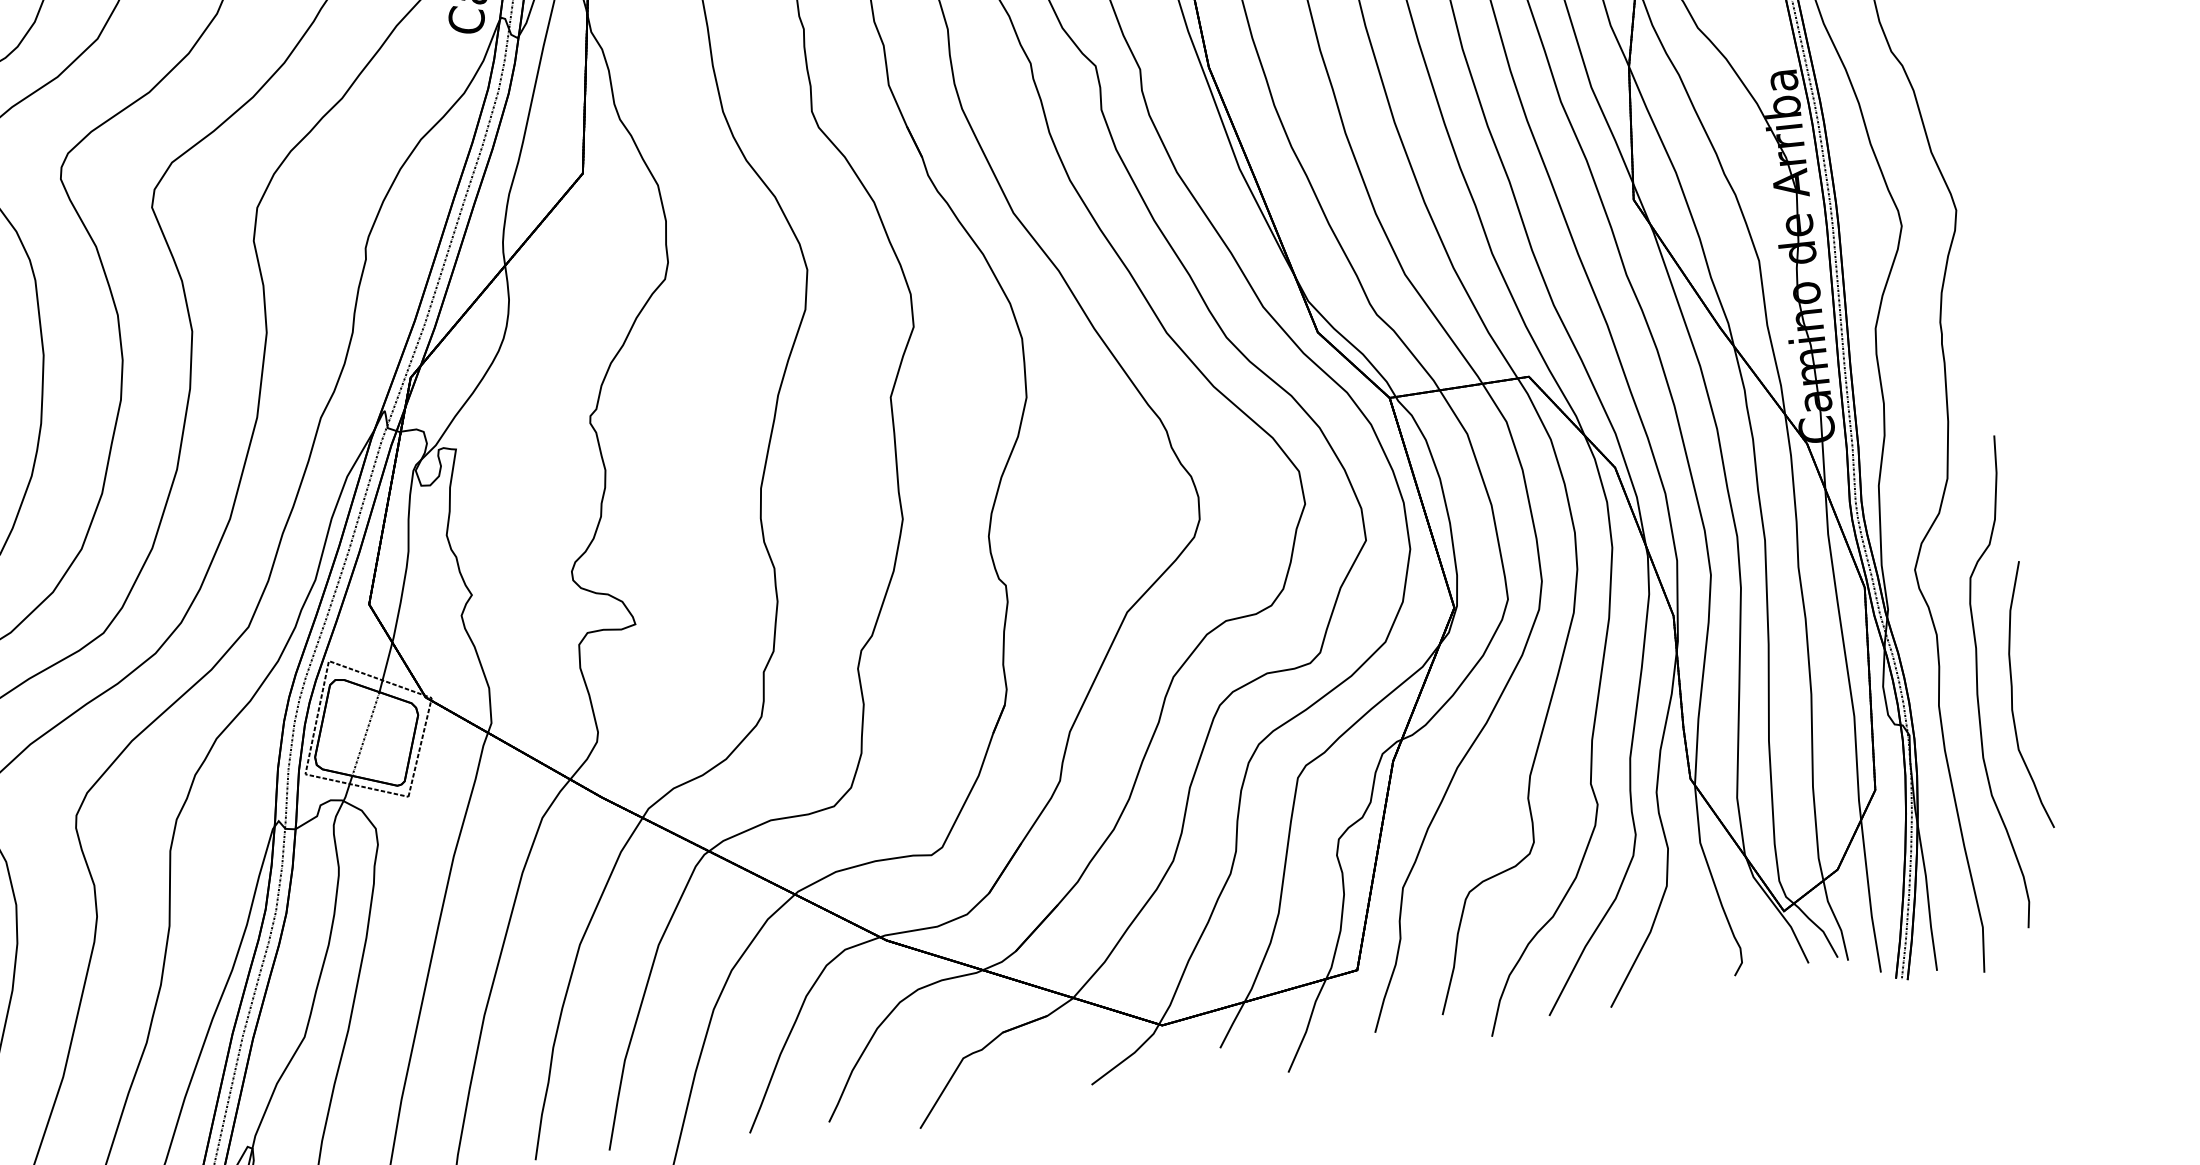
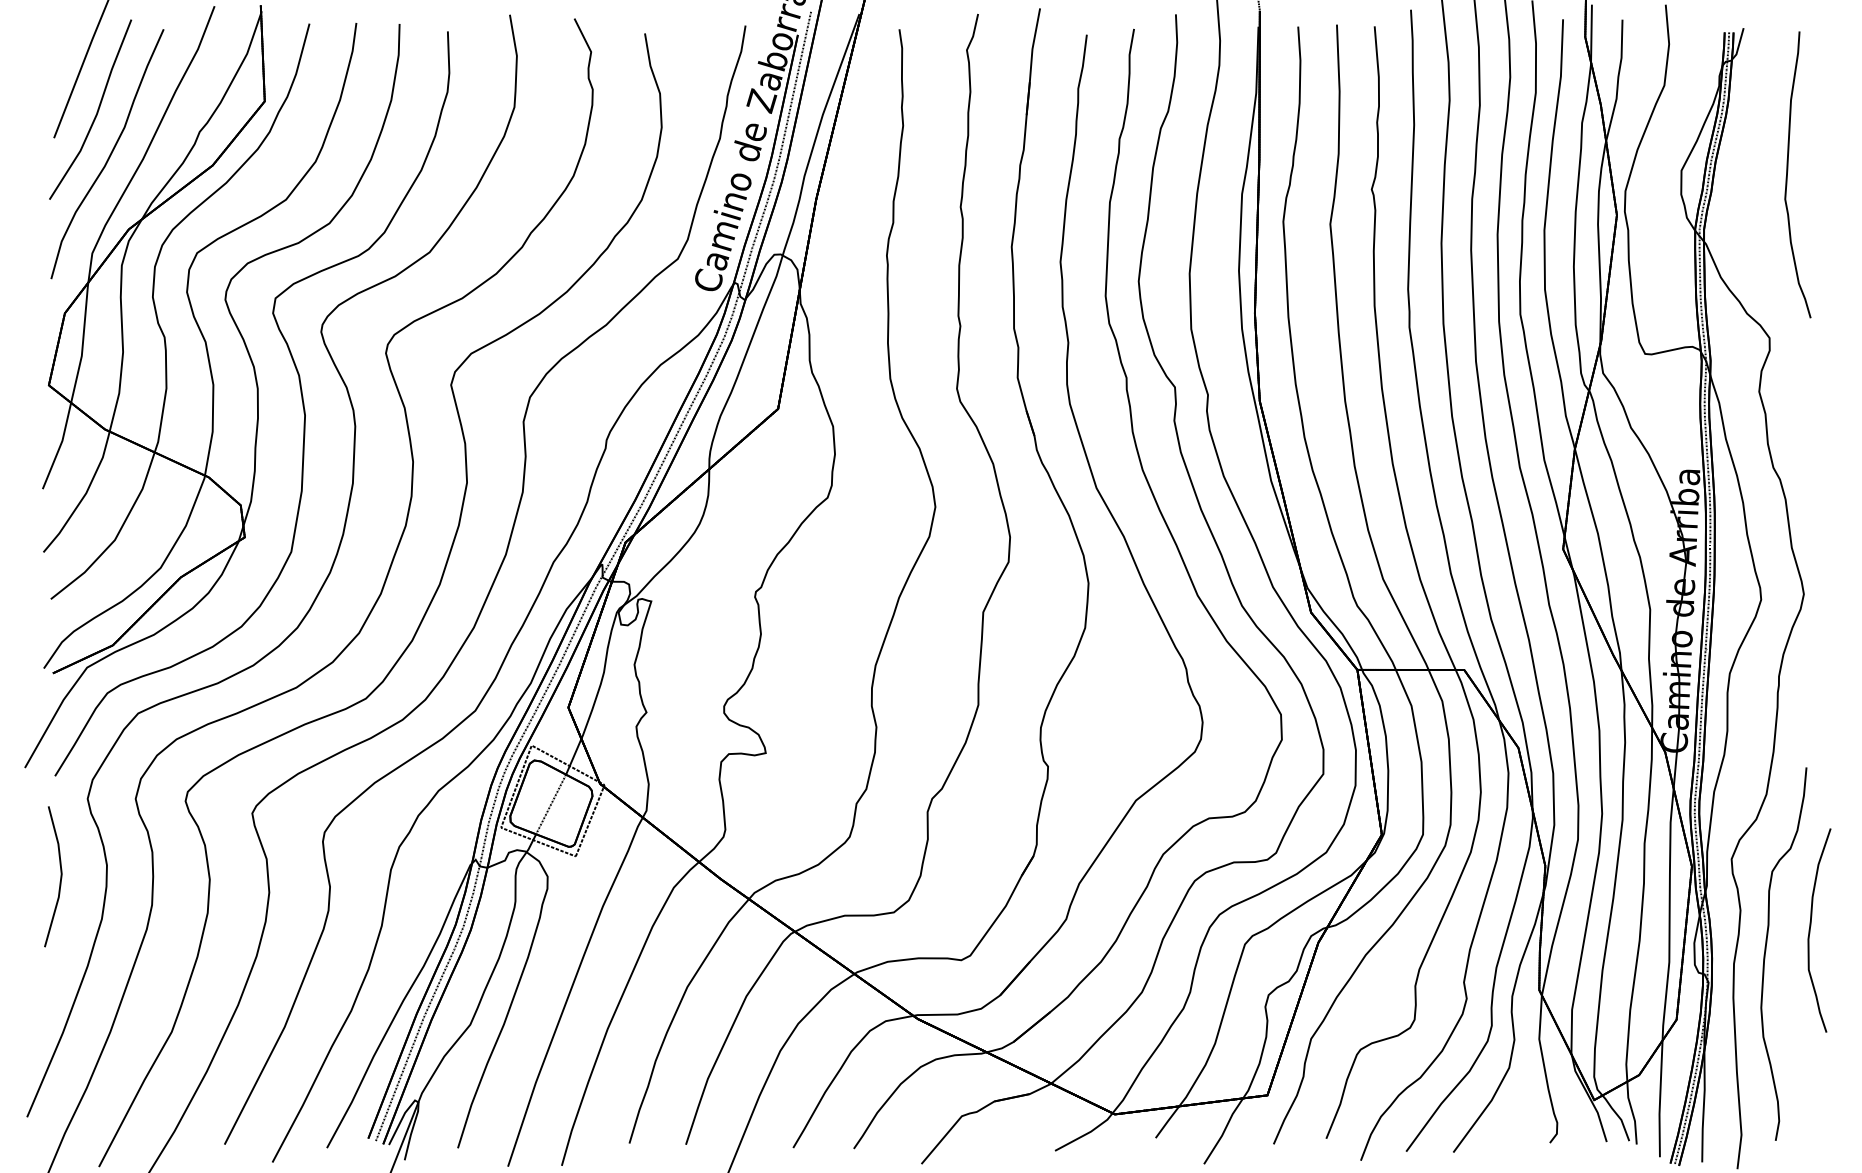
part: (2013, 692) -> (1811, 926), moved

